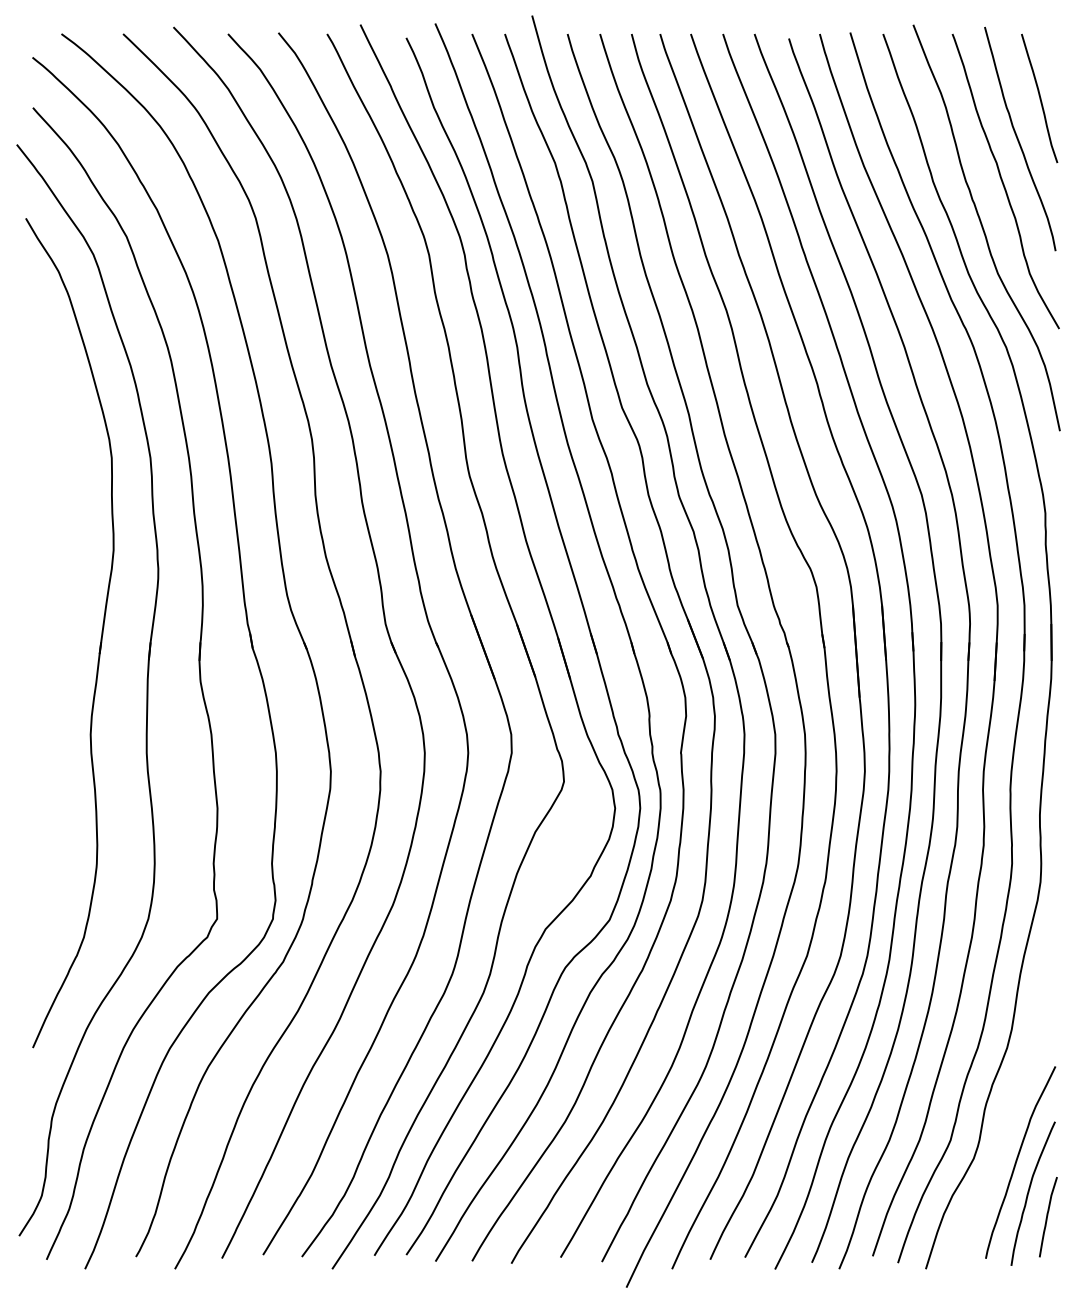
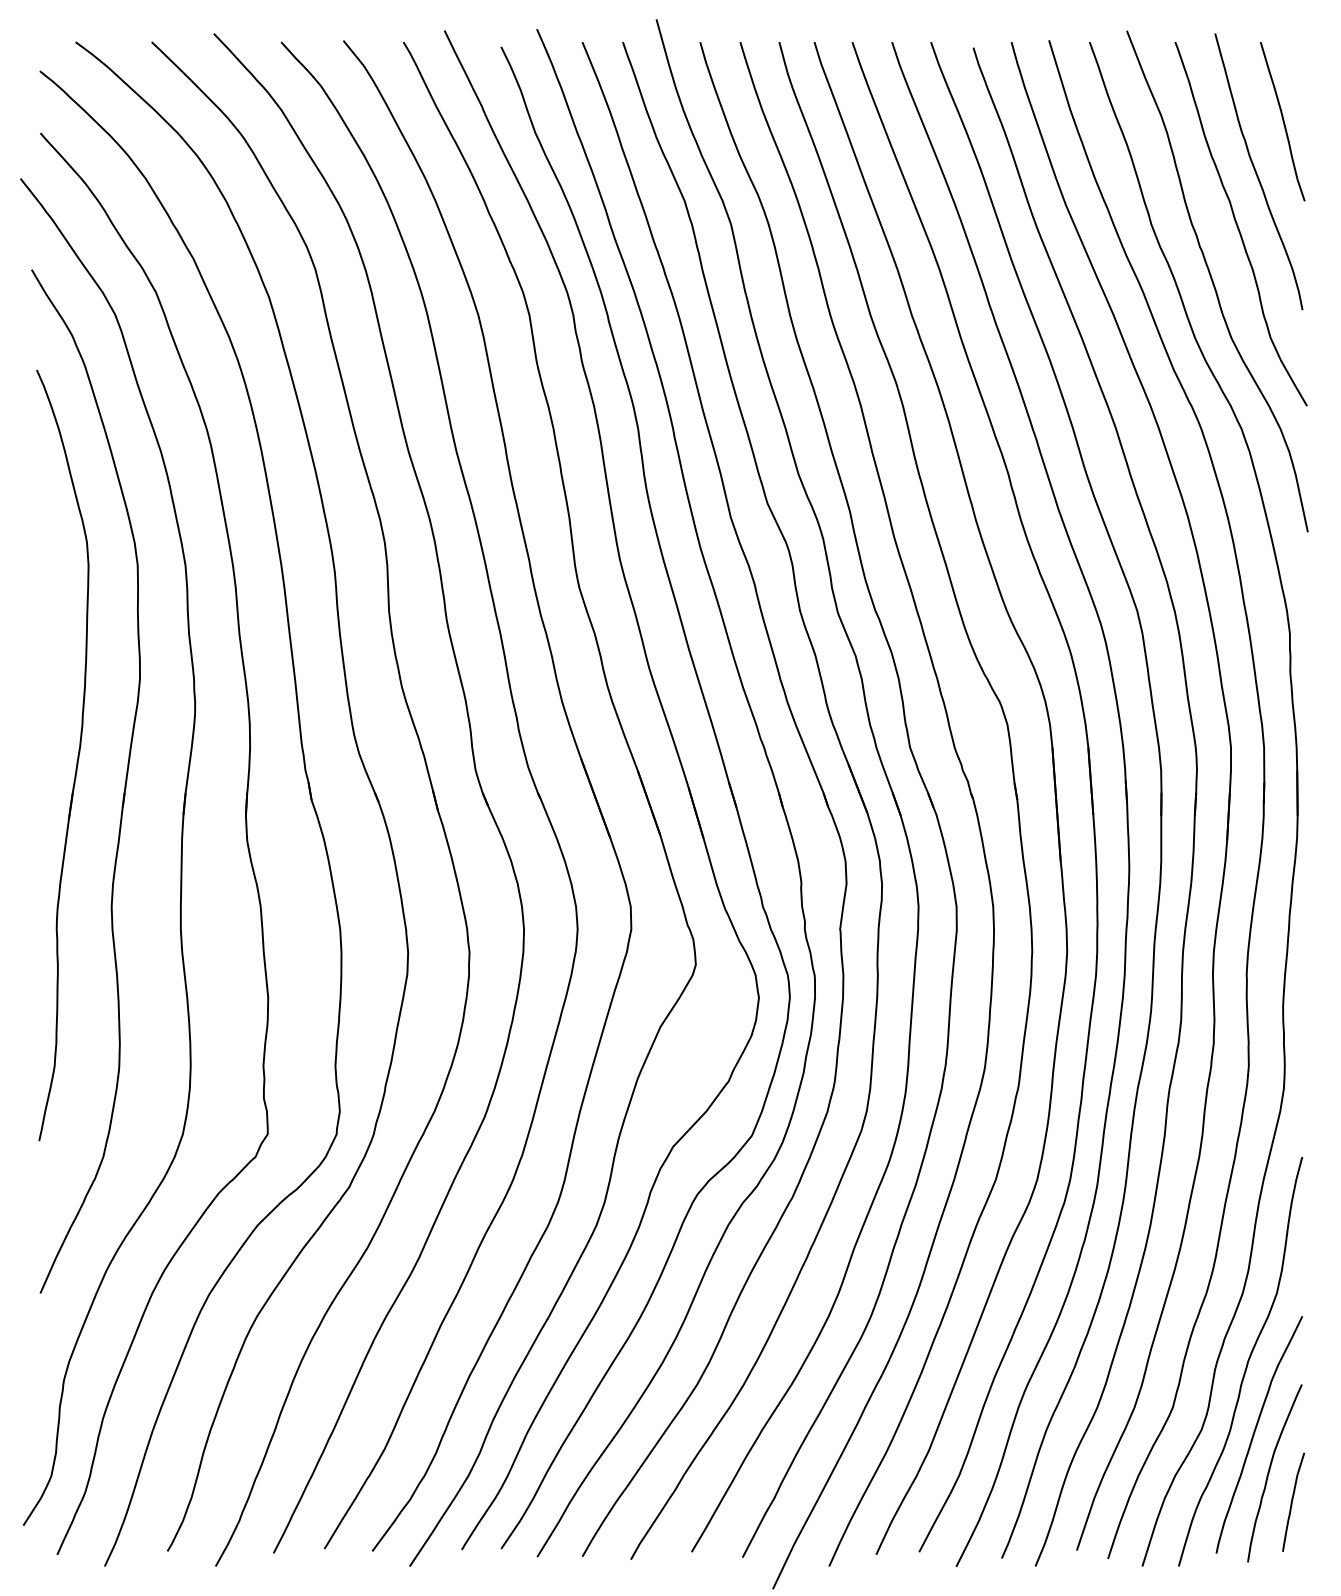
part: (62, 612) -> (77, 755), added
curve: (1010, 1104) -> (1246, 1363), added

